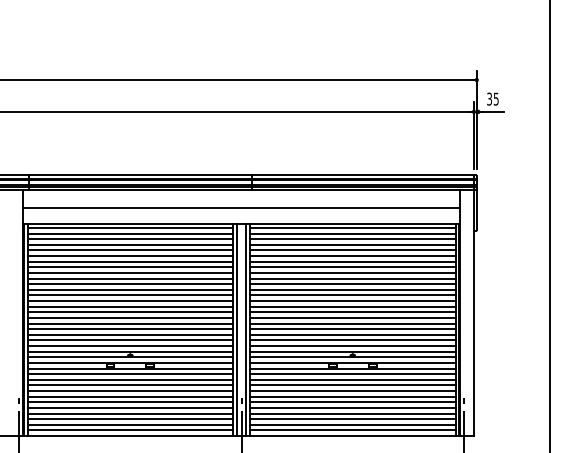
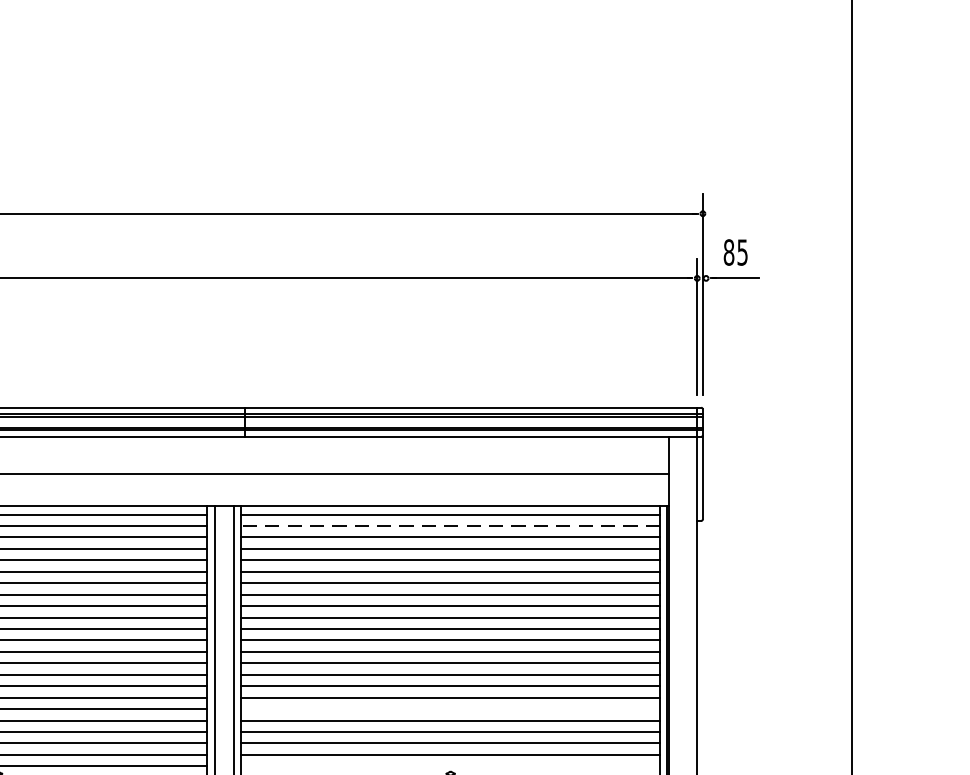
text: (489, 98) -> (728, 251), 35 -> 85
line: (352, 233) -> (450, 525), solid -> dashed
line: (352, 323) -> (450, 709), removed
line: (352, 351) -> (450, 765), removed

